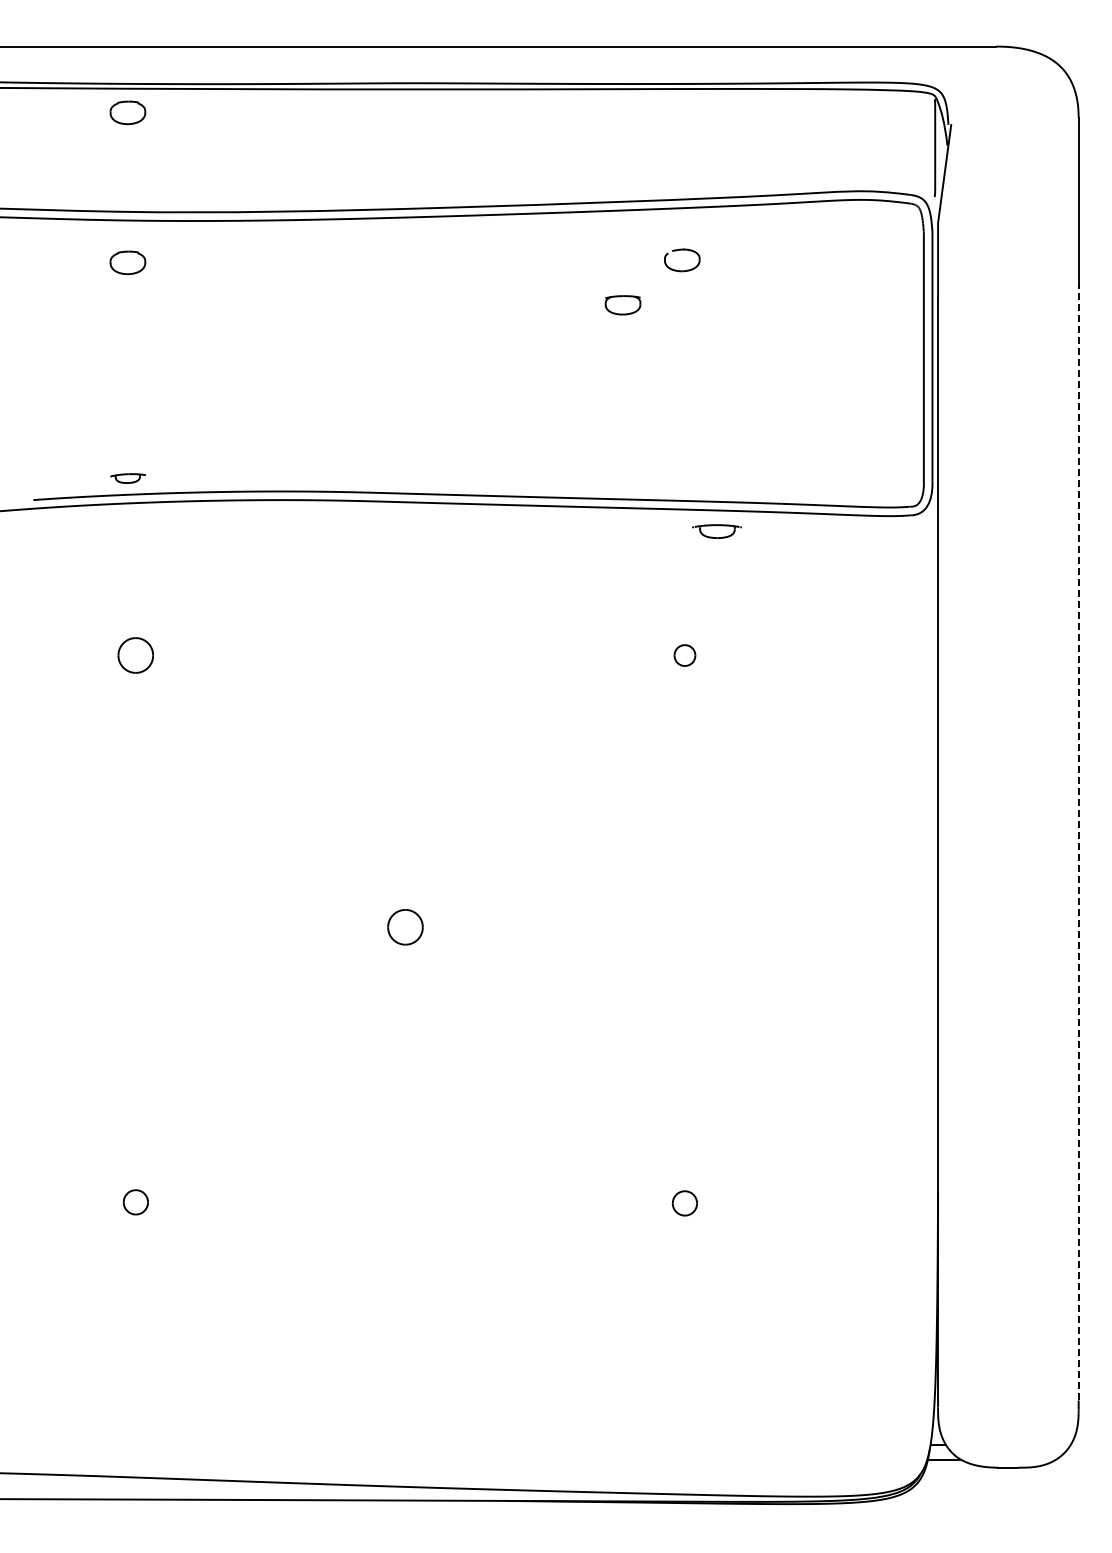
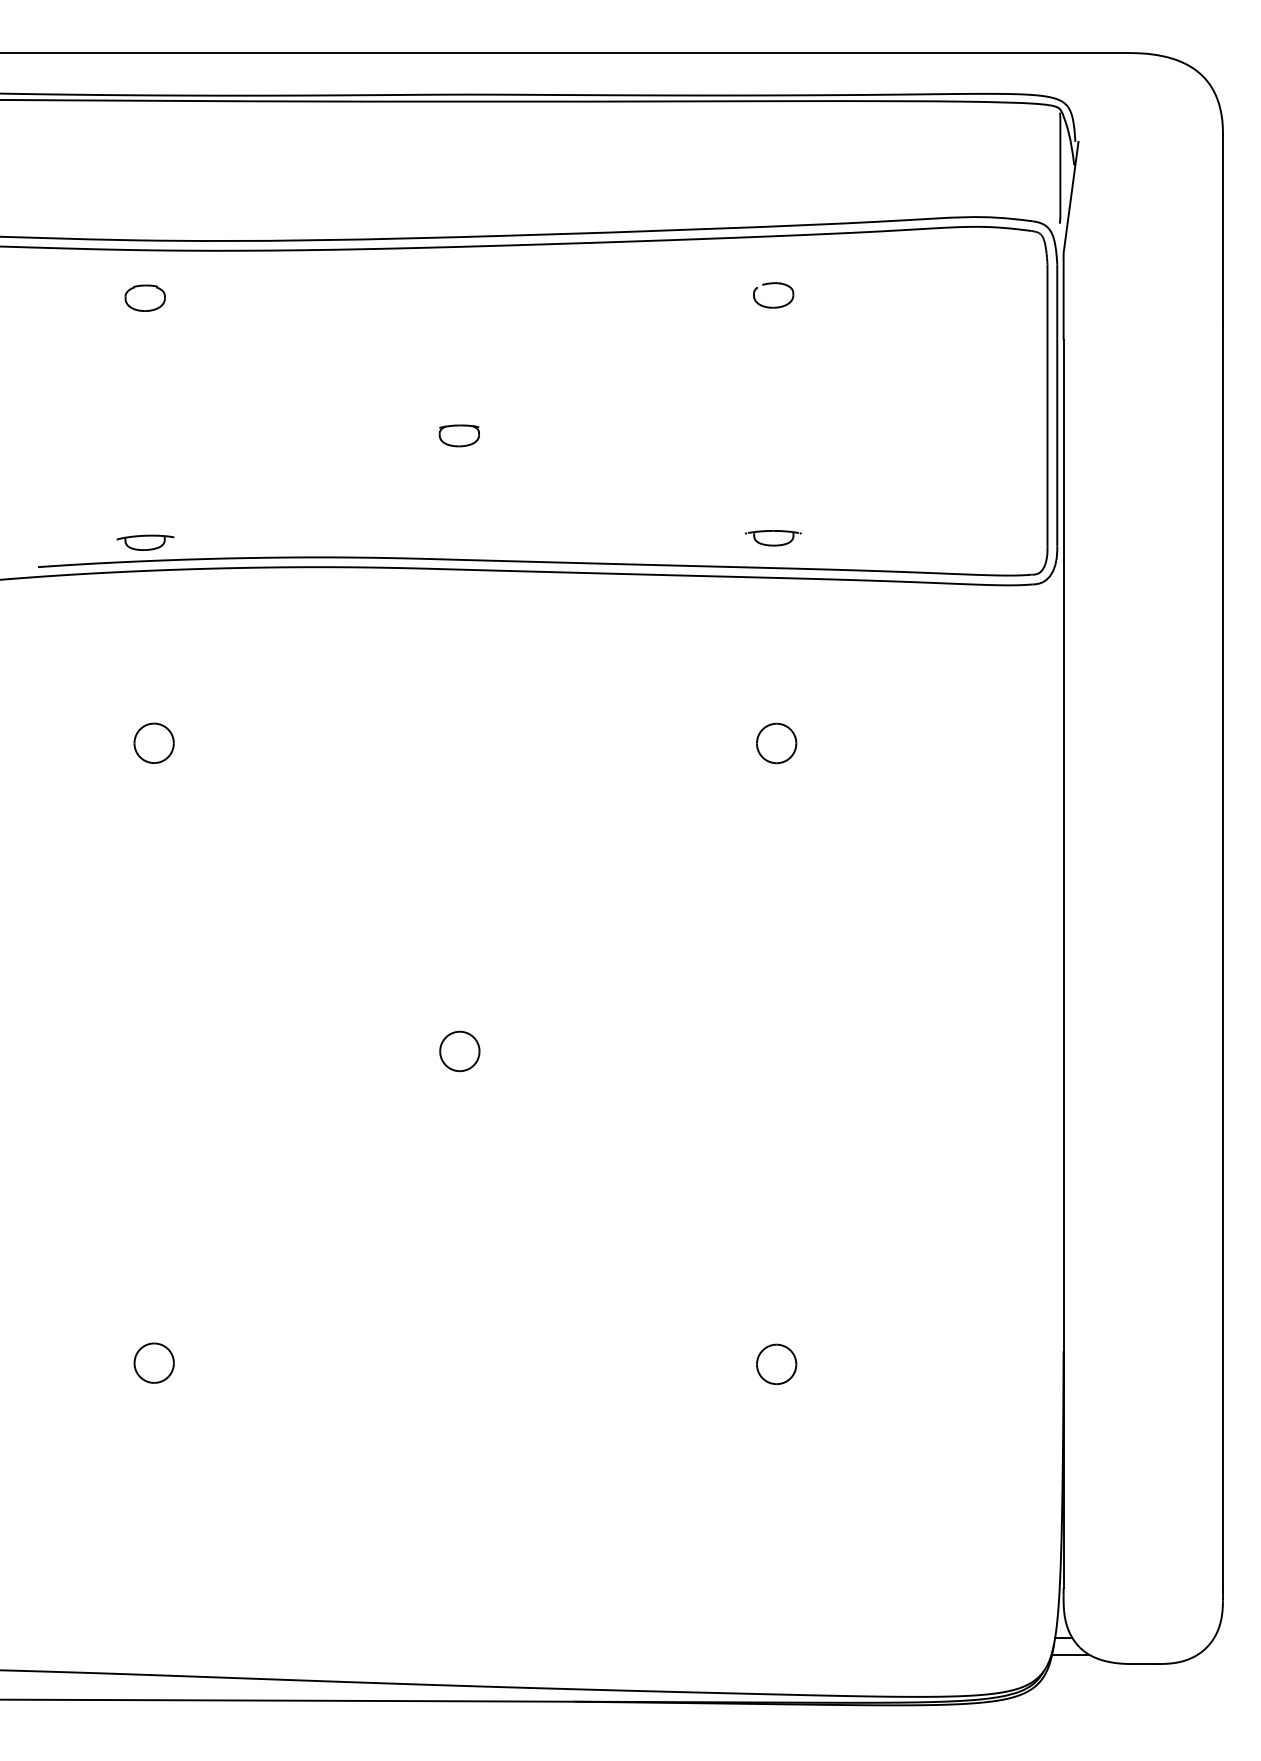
part: (127, 112) -> (144, 127), removed
part: (622, 305) -> (458, 436), moved
part: (127, 478) -> (144, 542), size x1.43
part: (716, 531) -> (772, 538), moved
part: (684, 655) -> (776, 743), size x1.67
line: (1078, 843) -> (1222, 956), dashed -> solid
part: (135, 1202) -> (153, 1363), size x1.43
part: (684, 1203) -> (776, 1364), size x1.43

